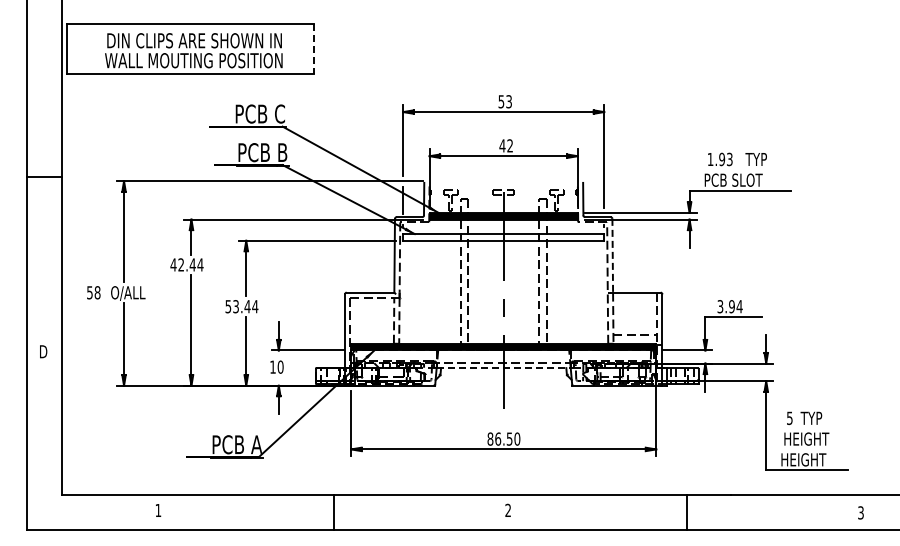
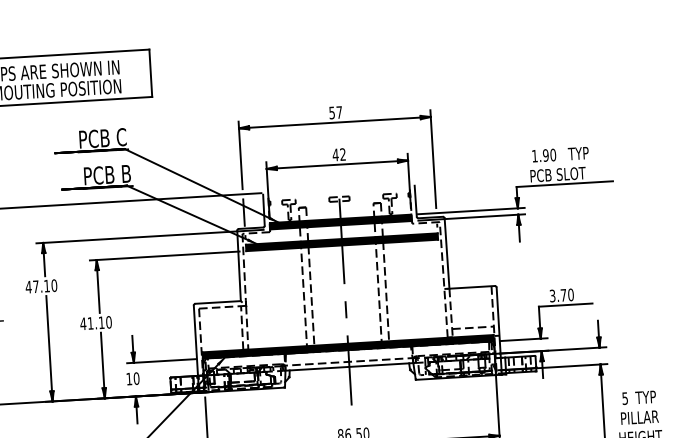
line: (314, 49) -> (150, 73), dashed -> solid
text: (508, 101) -> (338, 112), 53 -> 57
text: (729, 159) -> (552, 155), 1.93 -> 1.90
fill: (503, 237) -> (341, 242), added
line: (612, 255) -> (446, 253), dashed -> solid
text: (190, 264) -> (44, 285), 42.44 -> 47.10
text: (241, 306) -> (95, 322), 53.44 -> 41.10
text: (735, 306) -> (567, 294), 3.94 -> 3.70
line: (504, 368) -> (350, 367), dashed -> solid
text: (807, 438) -> (643, 416), HEIGHT -> PILLAR

